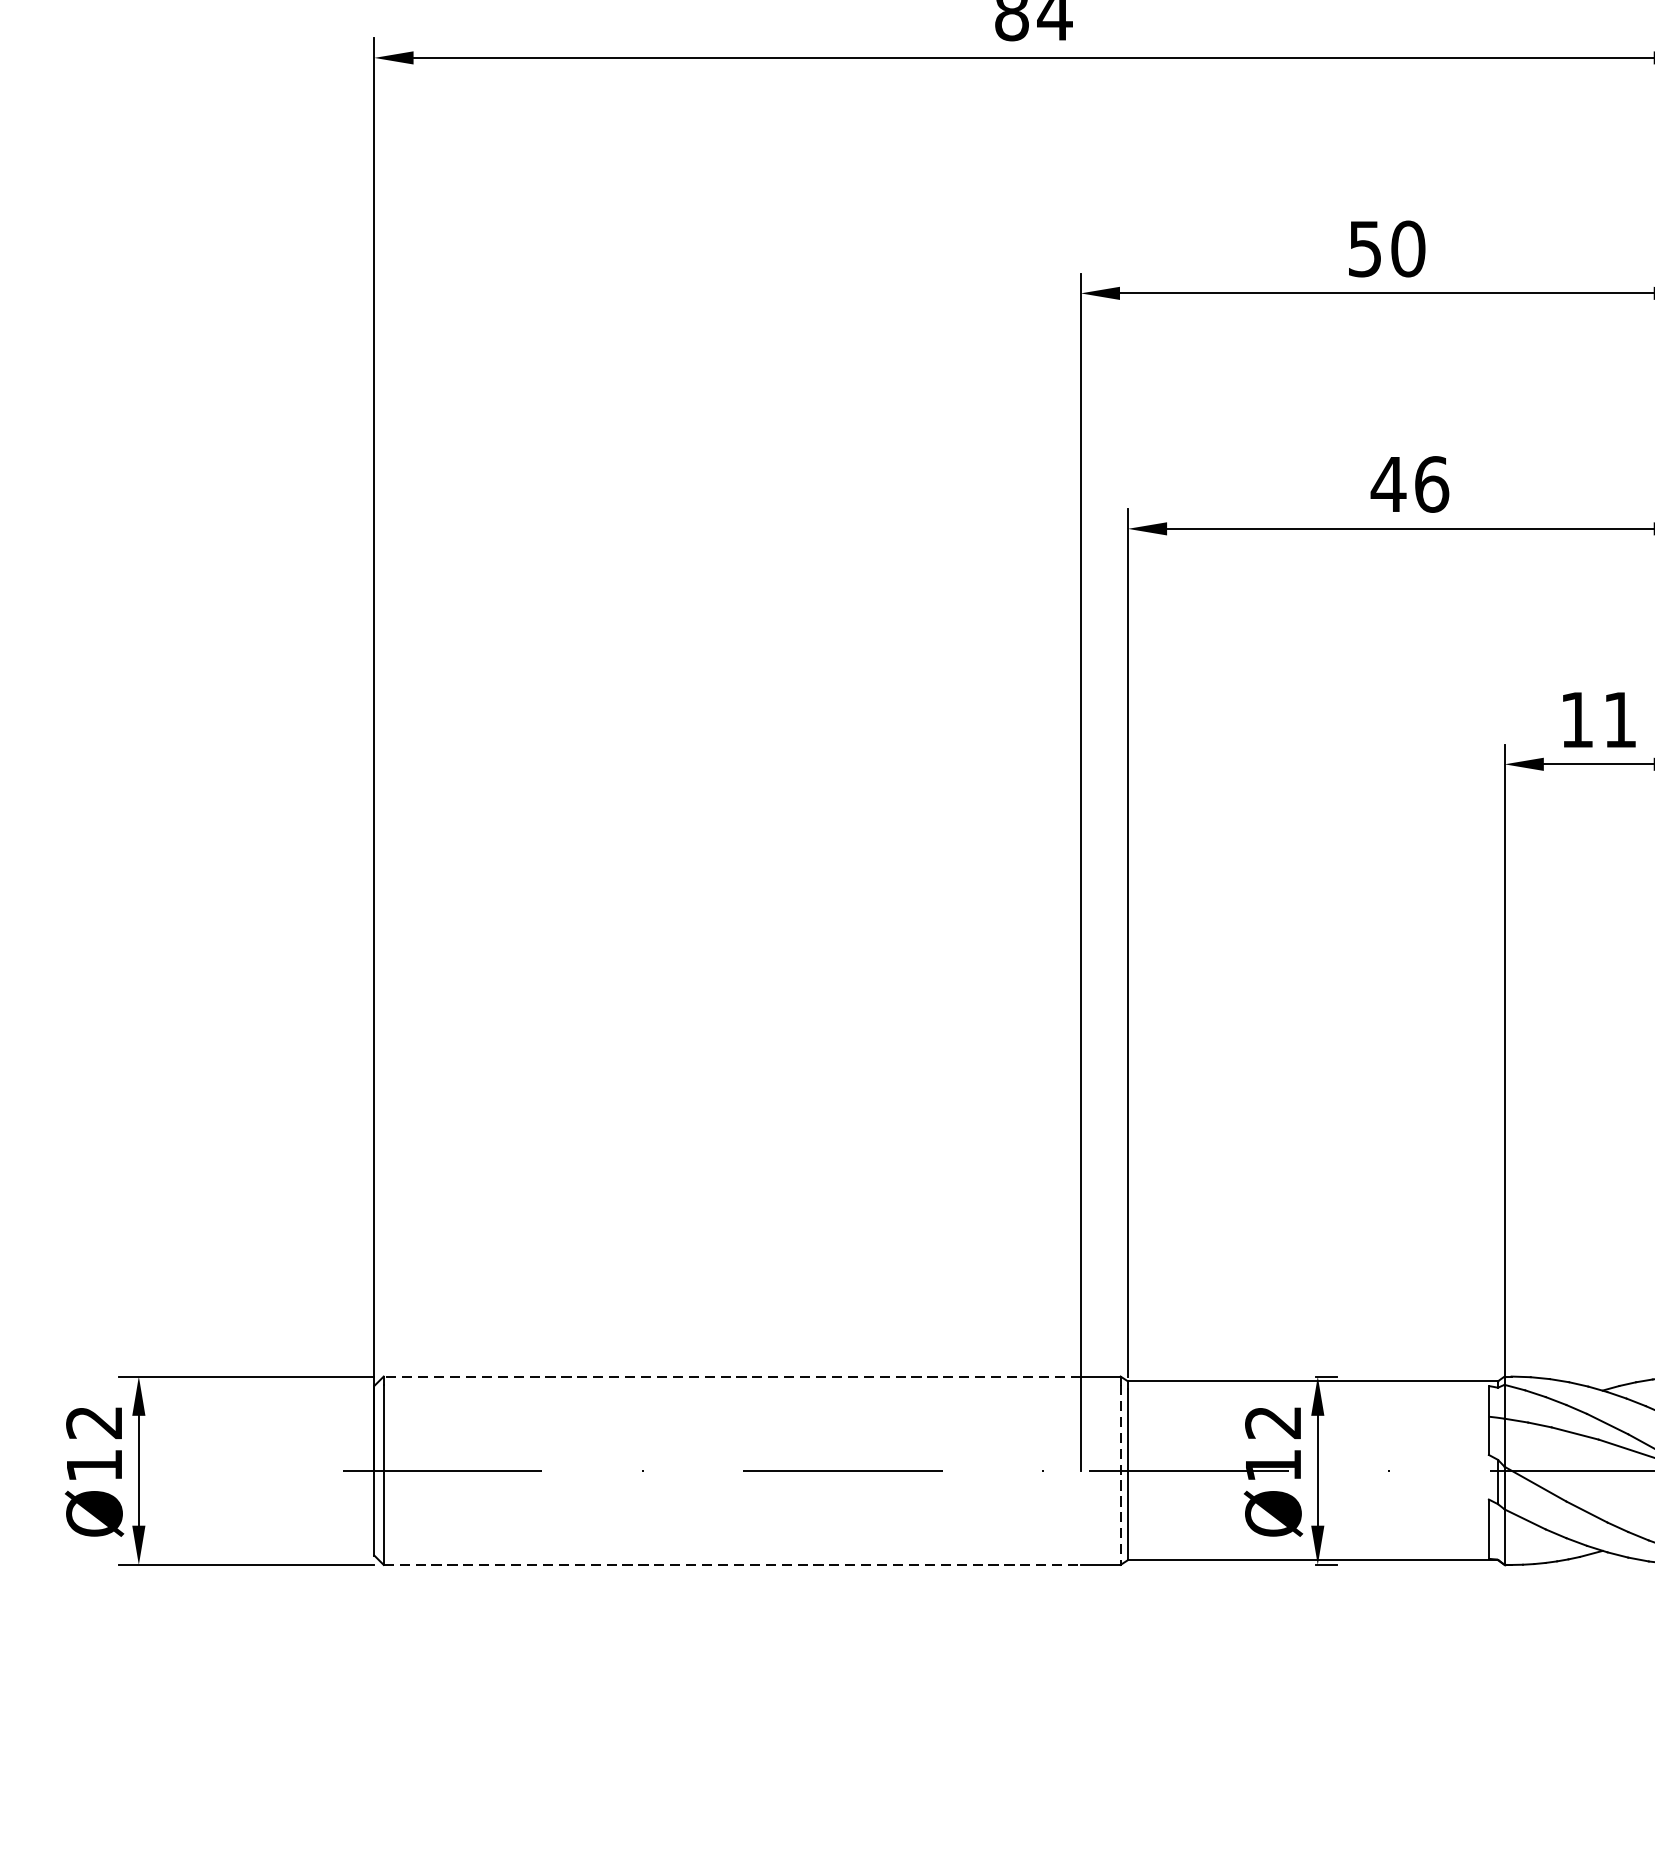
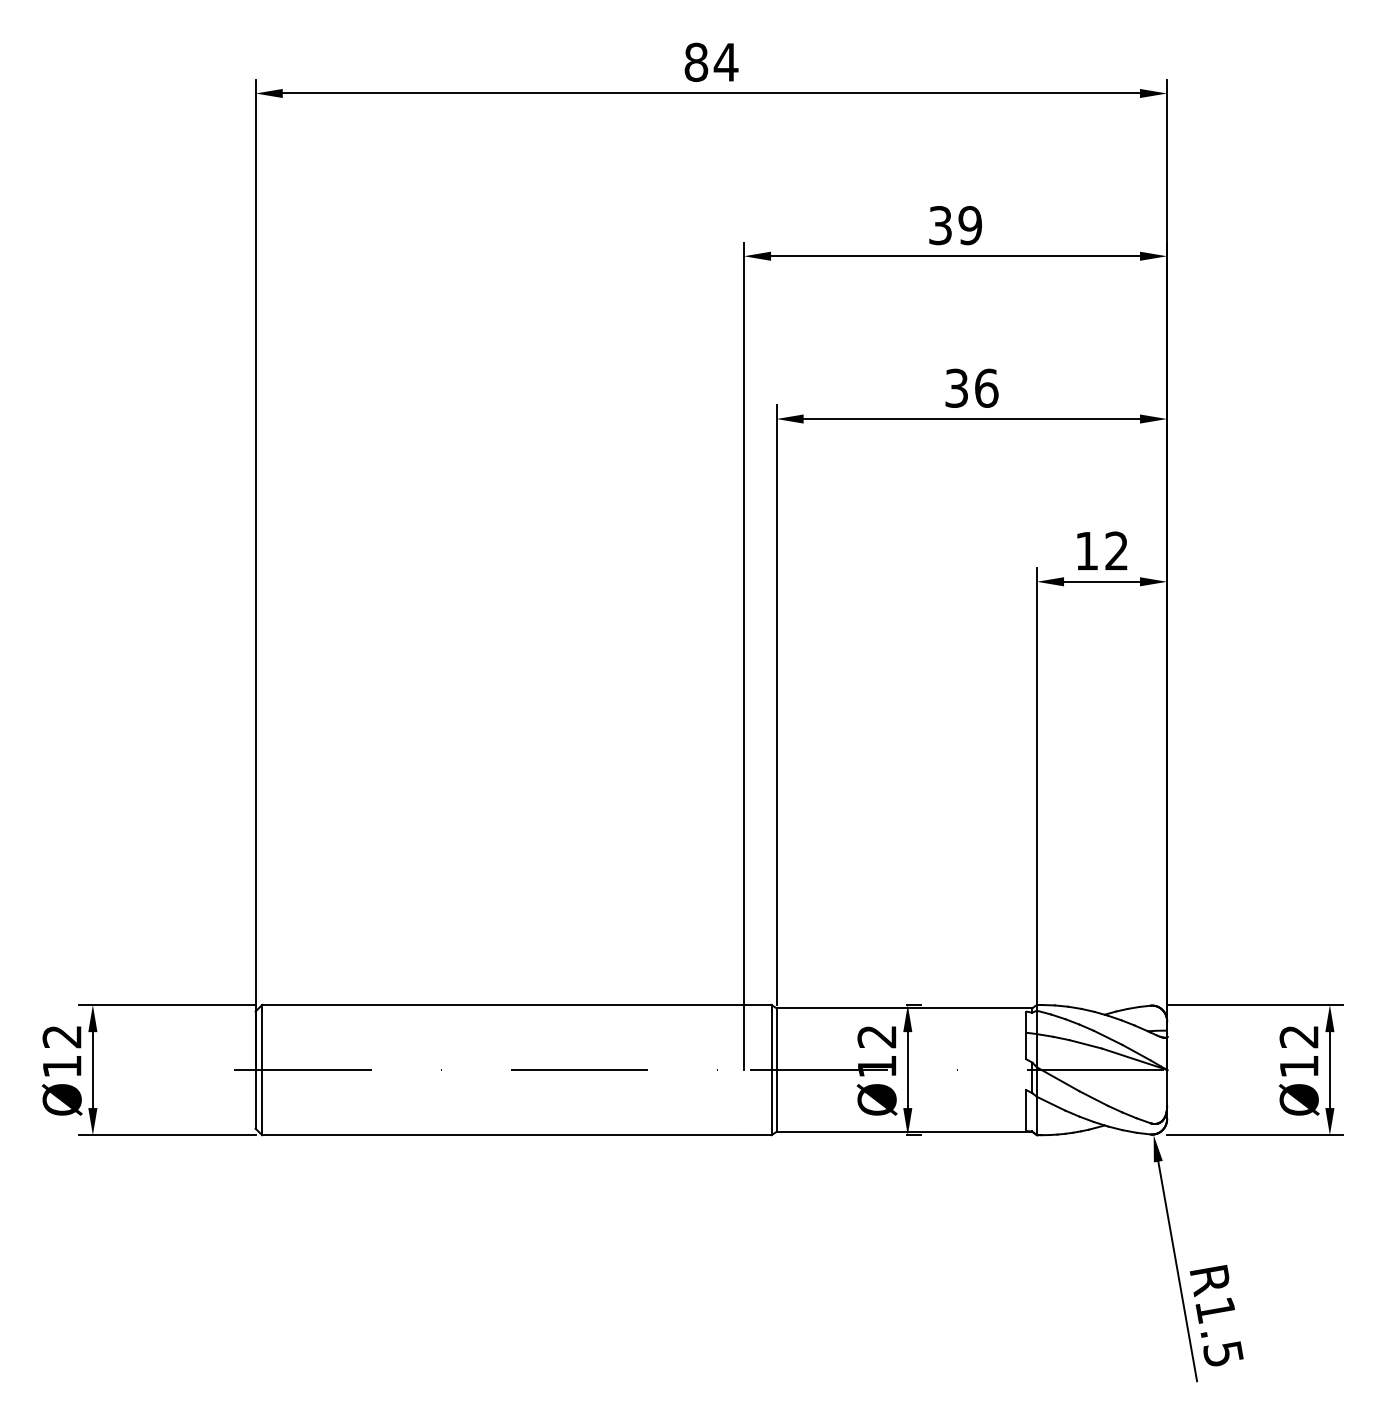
text: (1386, 248) -> (955, 225), 50 -> 39
text: (1388, 483) -> (956, 387), 46 -> 36
text: (1619, 719) -> (1116, 550), 11 -> 12
line: (732, 1375) -> (503, 1004), dashed -> solid
line: (1120, 1475) -> (771, 1073), dashed -> solid
line: (732, 1565) -> (503, 1135), dashed -> solid

